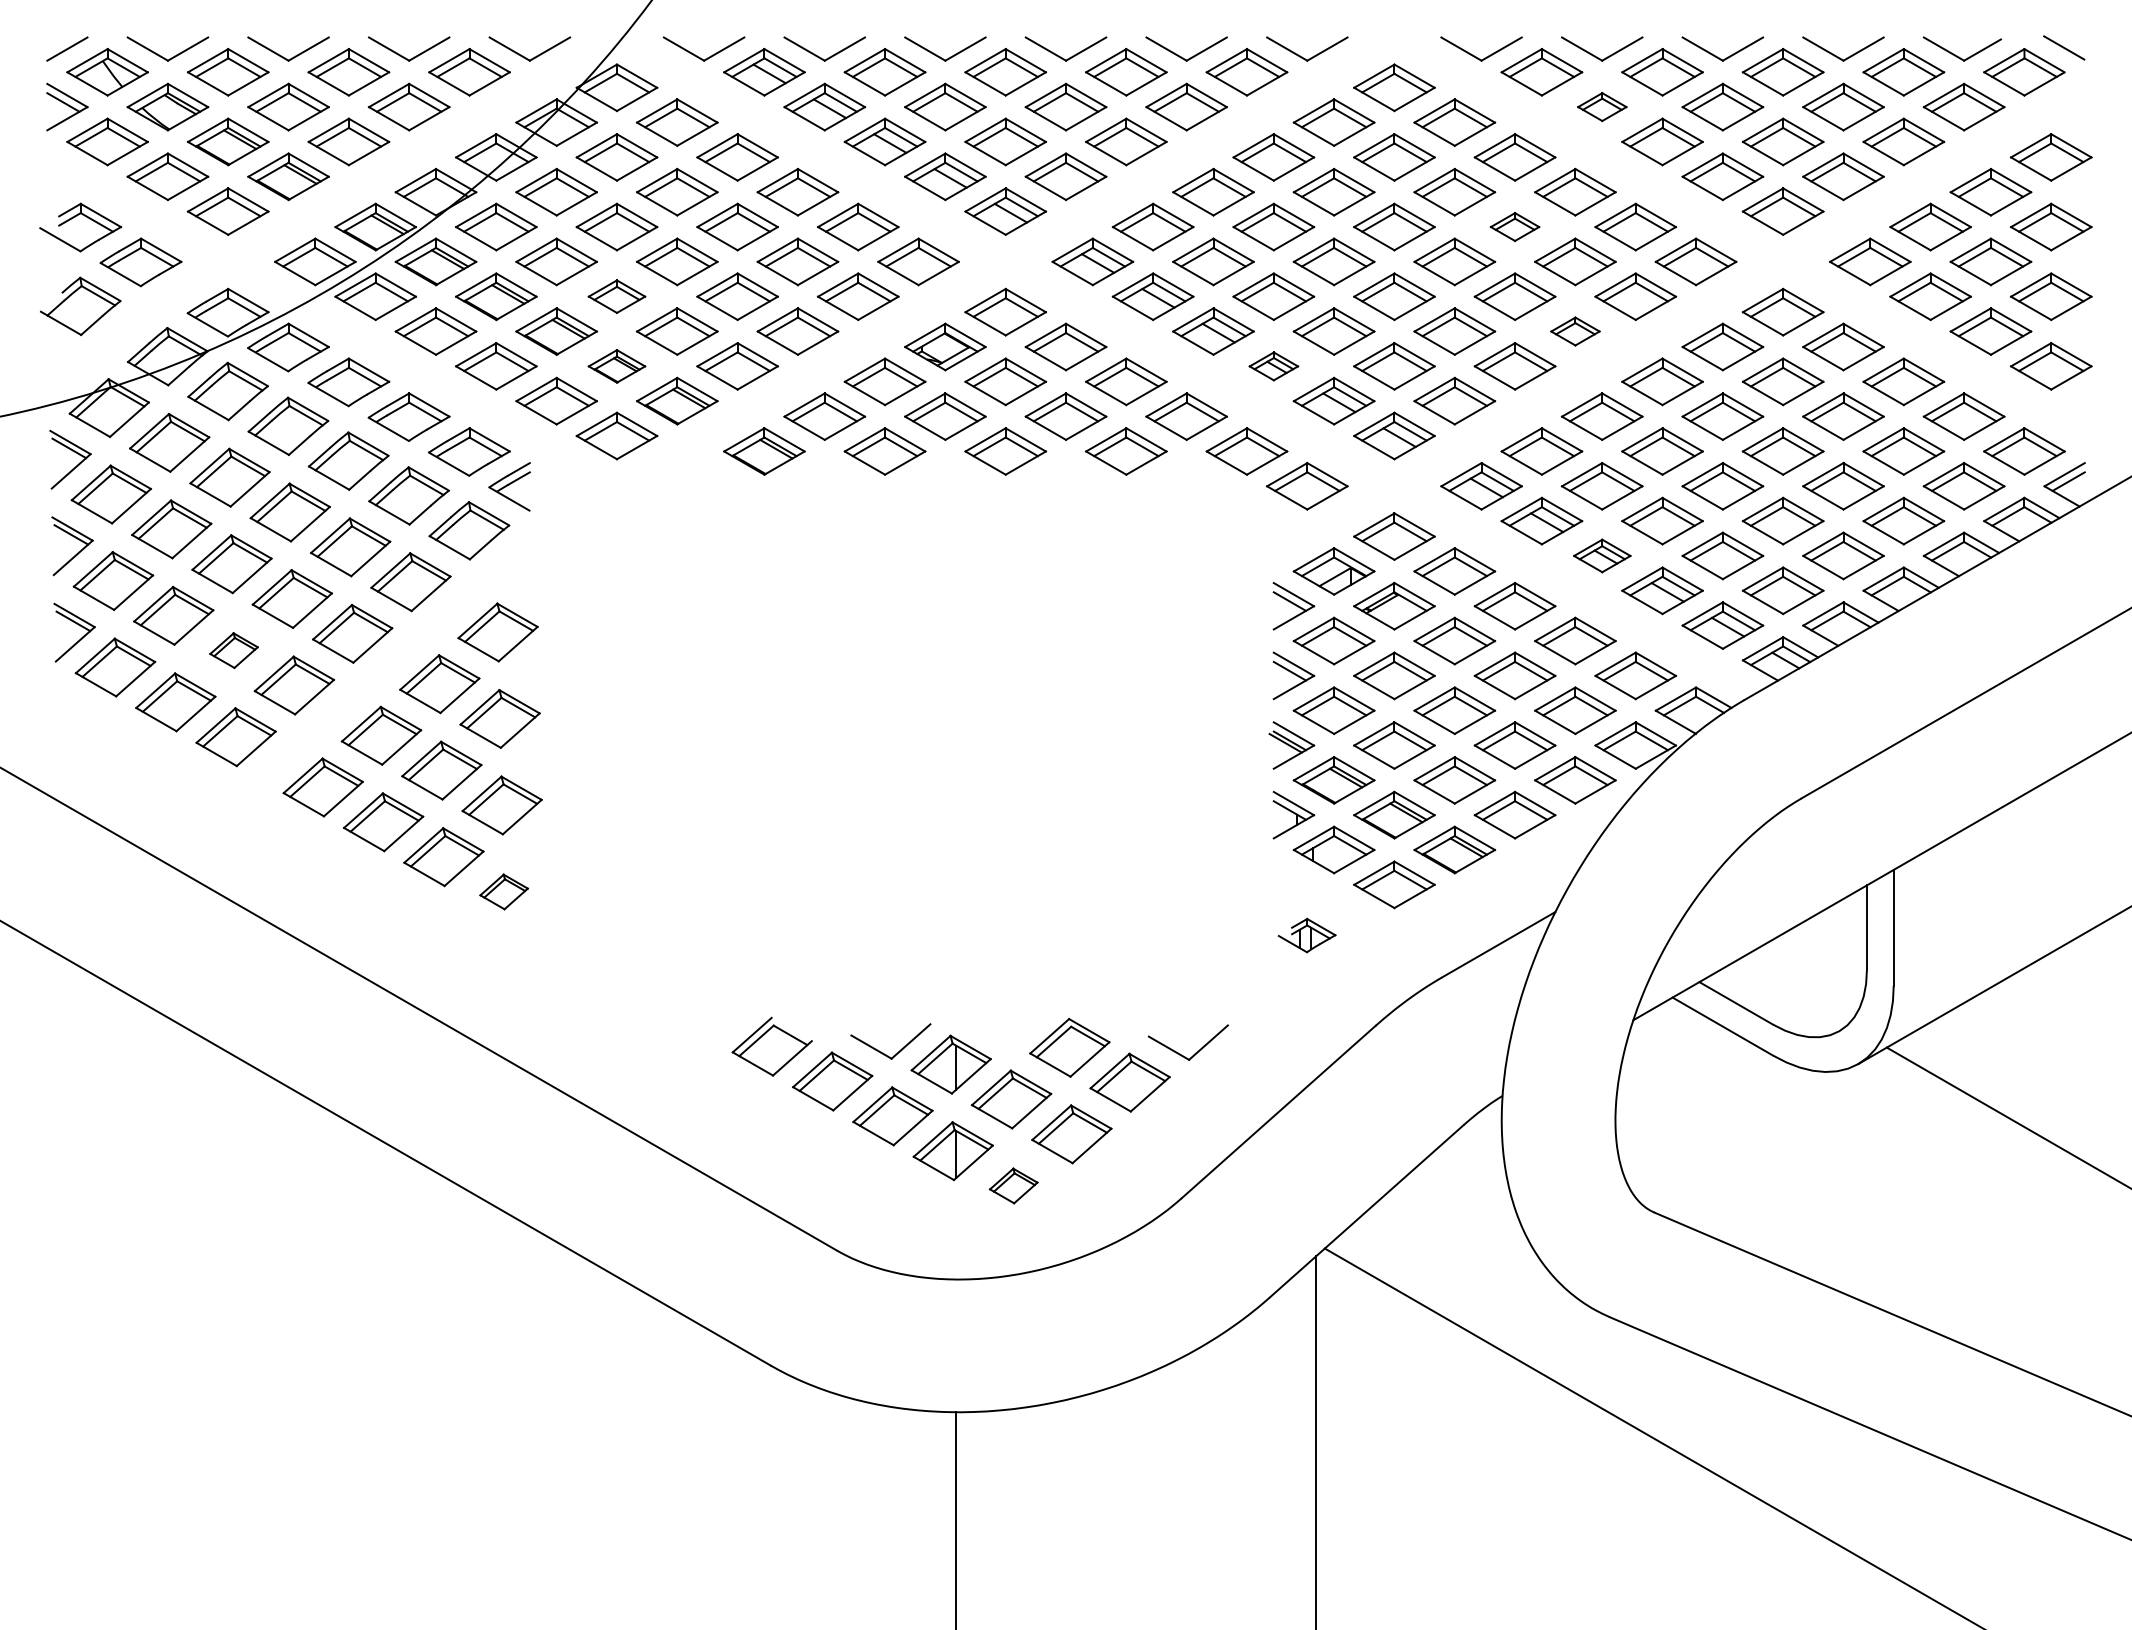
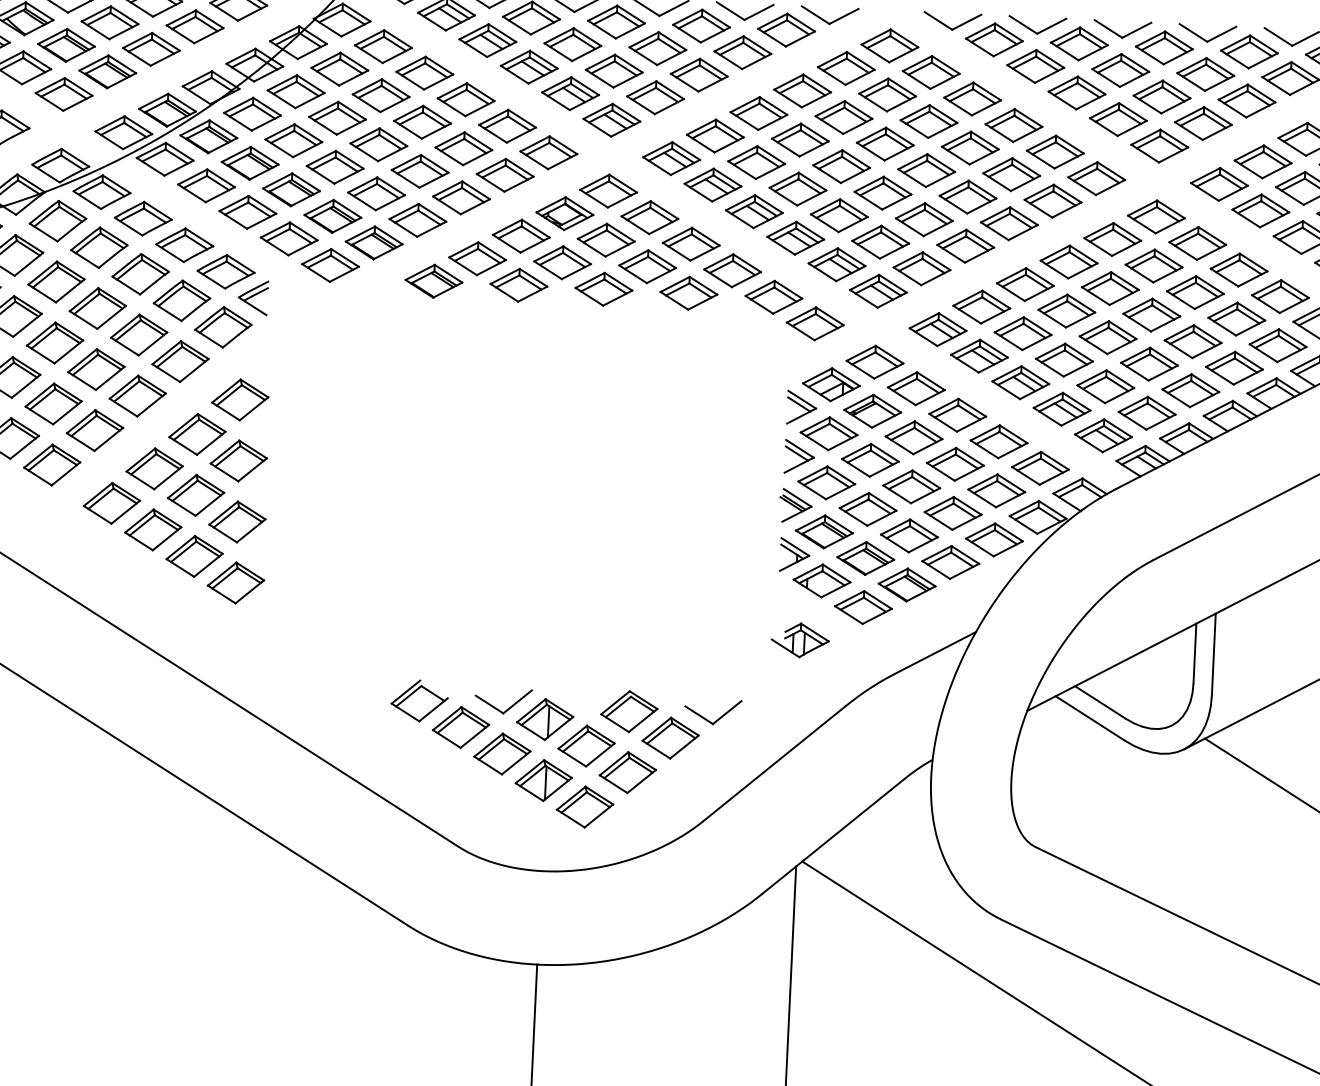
part: (1602, 106) -> (1035, 66), size x1.67
part: (1514, 226) -> (969, 147), size x1.67
part: (616, 296) -> (334, 167), size x1.43
part: (1575, 331) -> (1009, 223), size x1.67
part: (616, 366) -> (332, 216), size x1.43
part: (1273, 366) -> (795, 238), size x1.67
part: (1602, 555) -> (1021, 382), size x1.43
part: (233, 650) -> (53, 403), size x1.67
part: (503, 891) -> (235, 582), size x1.67
part: (1306, 935) -> (799, 640), size x1.43
part: (1013, 1185) -> (585, 806), size x1.67

